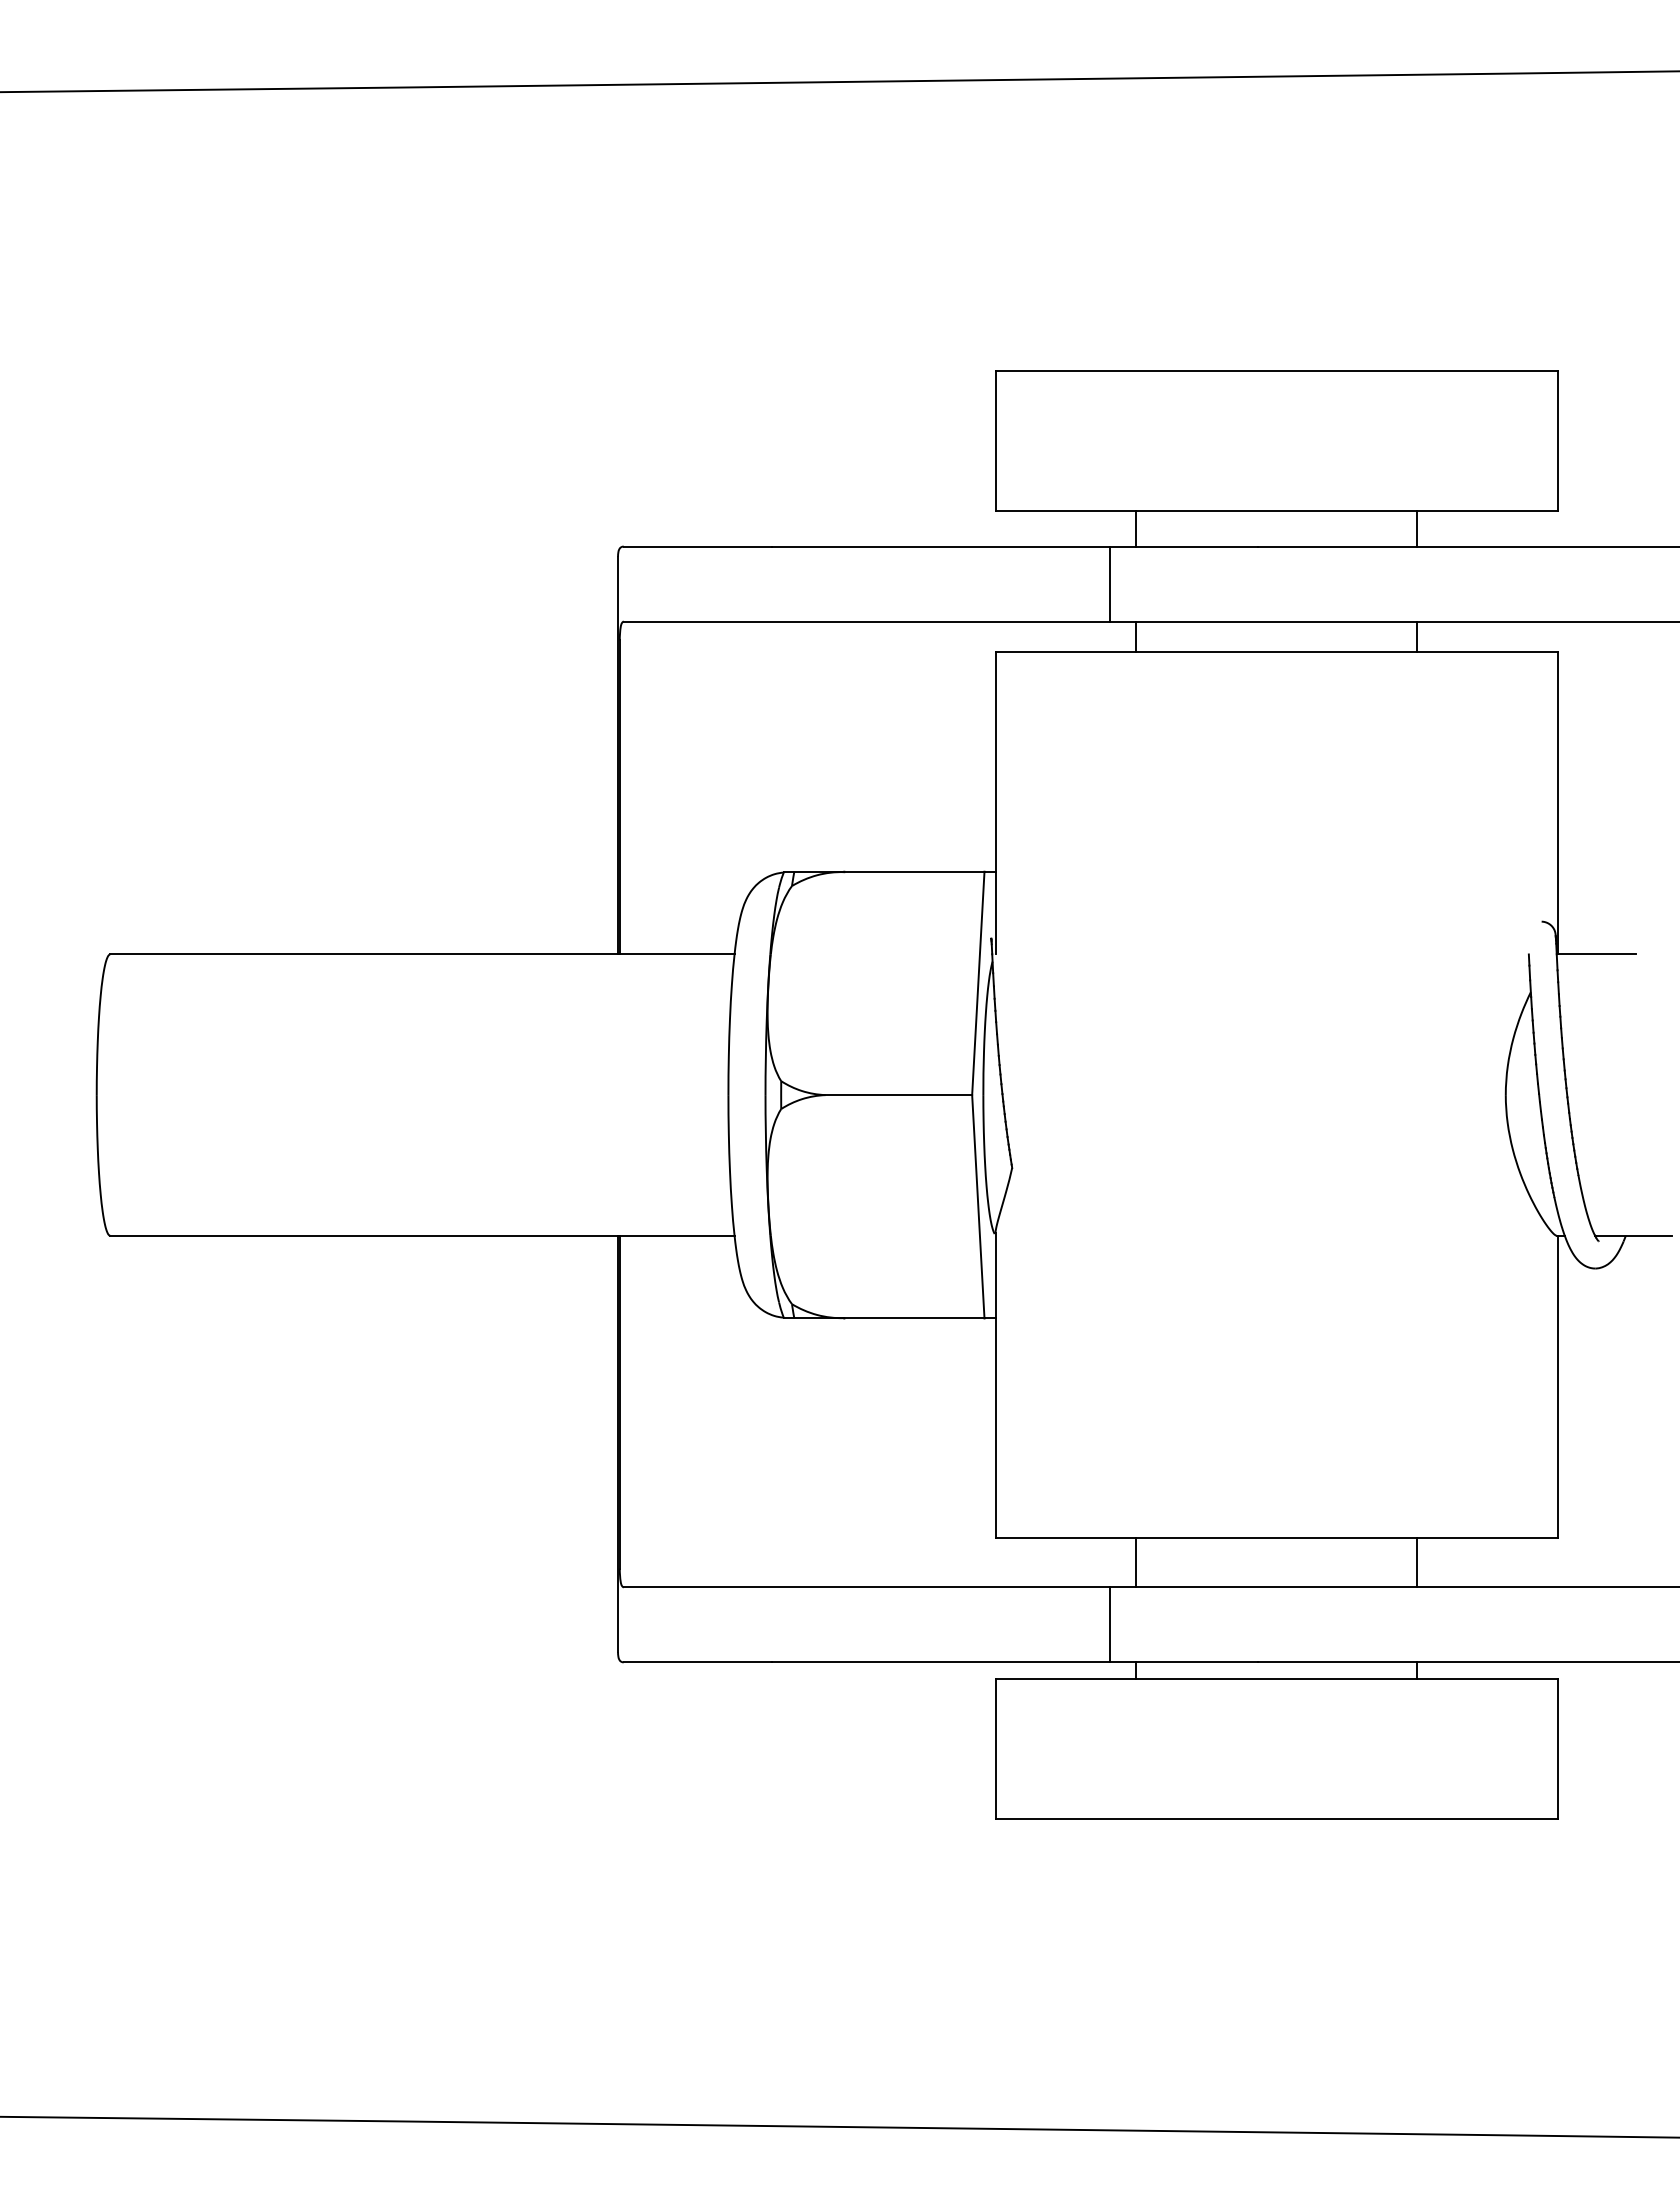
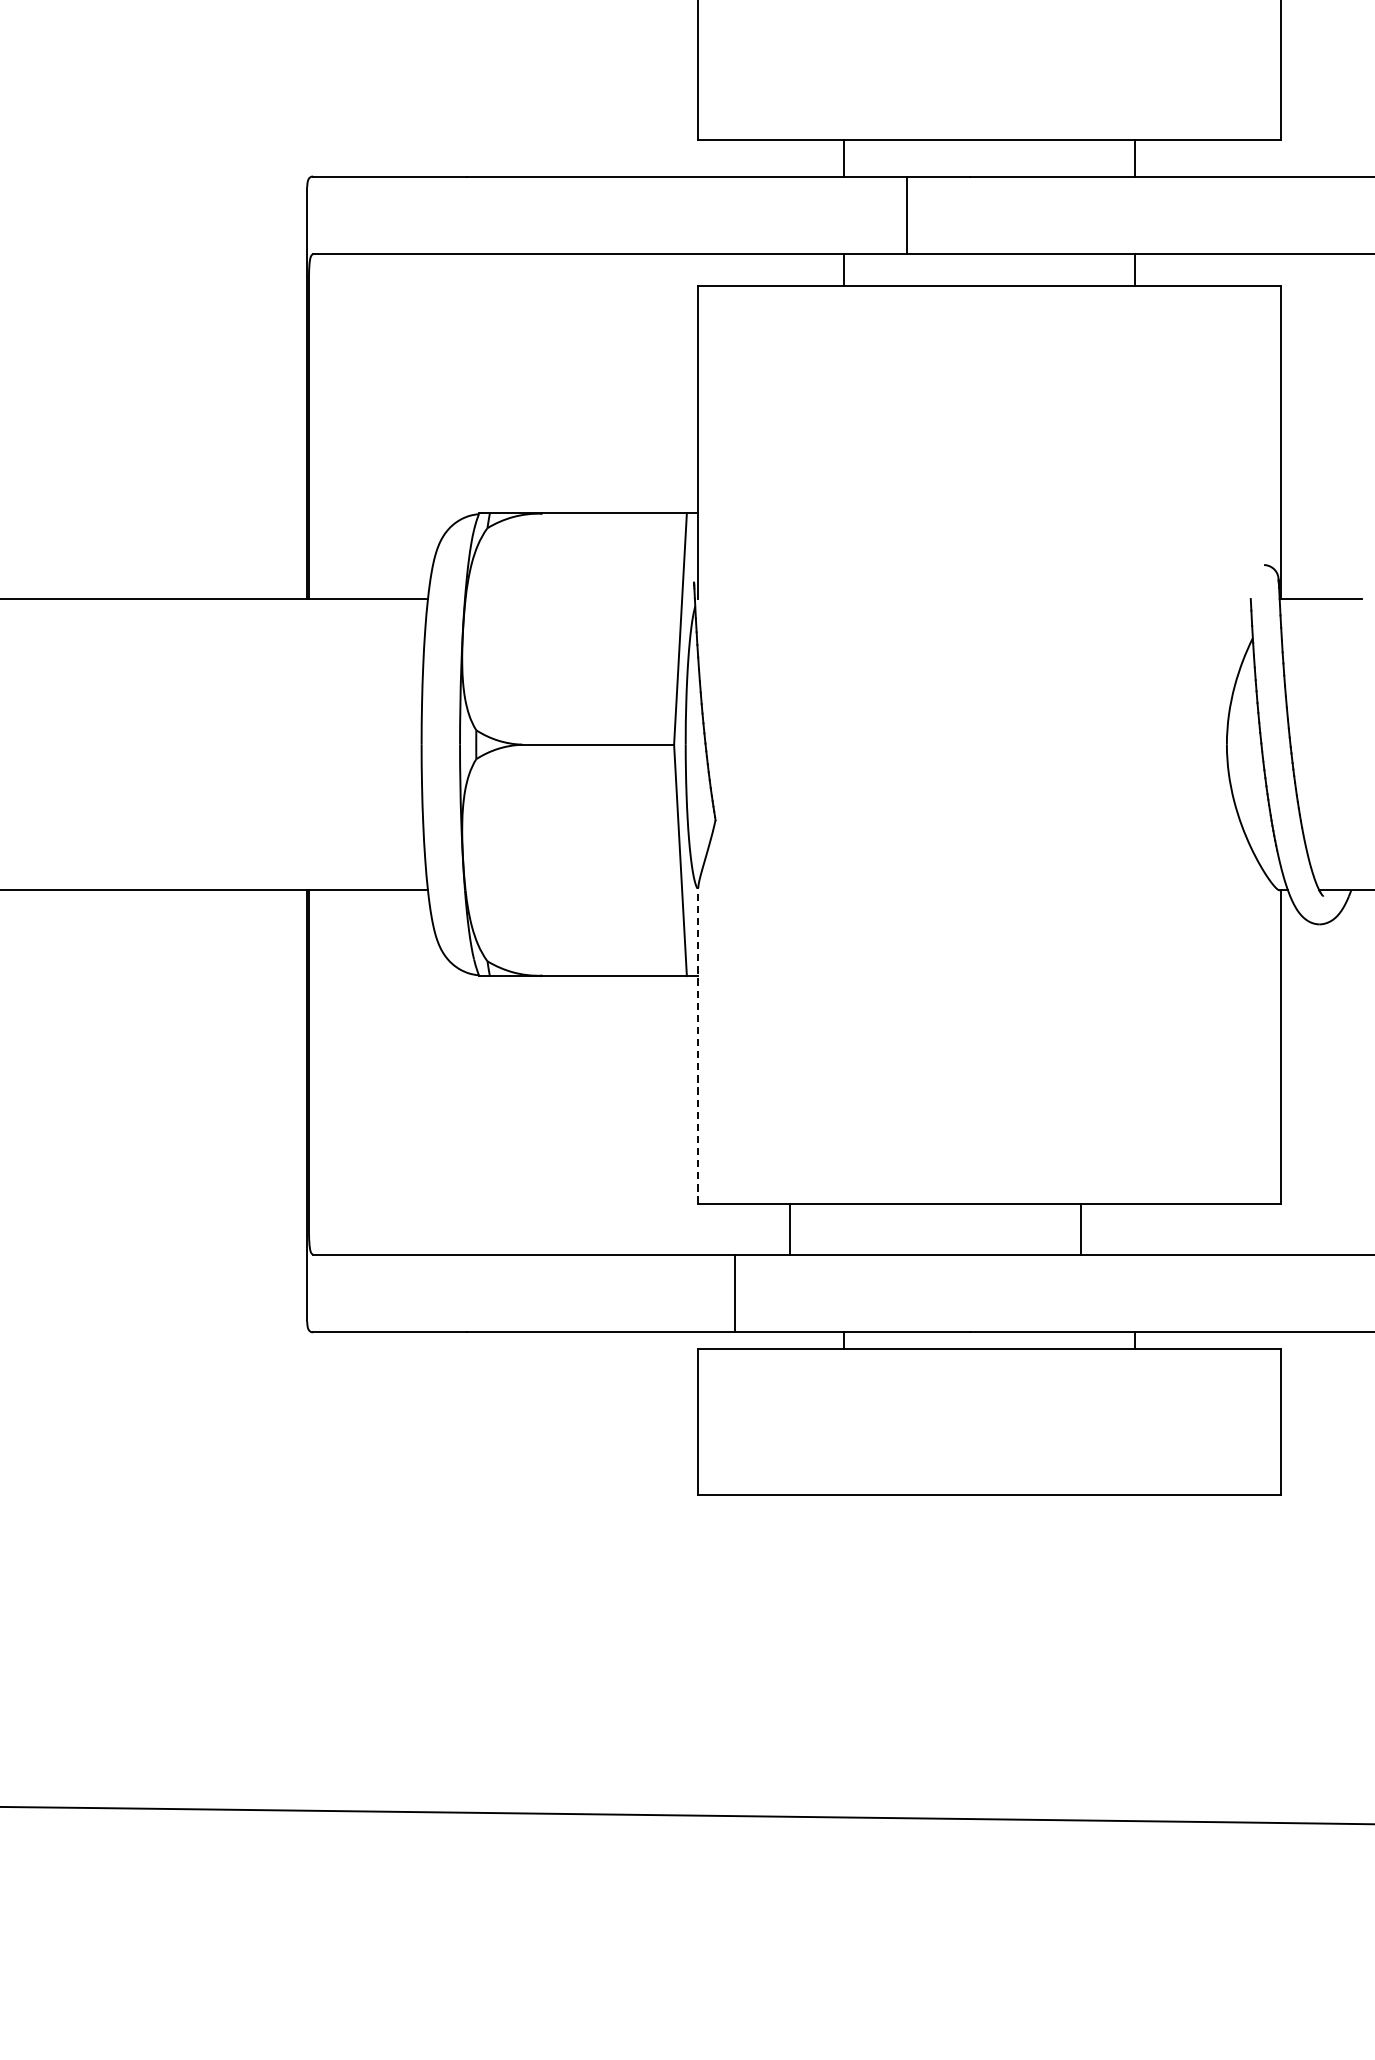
line: (1110, 583) -> (907, 214), moved
line: (995, 1385) -> (698, 1045), solid -> dashed
line: (1136, 1562) -> (790, 1228), moved
line: (1417, 1562) -> (1080, 1228), moved
line: (1110, 1624) -> (735, 1293), moved

